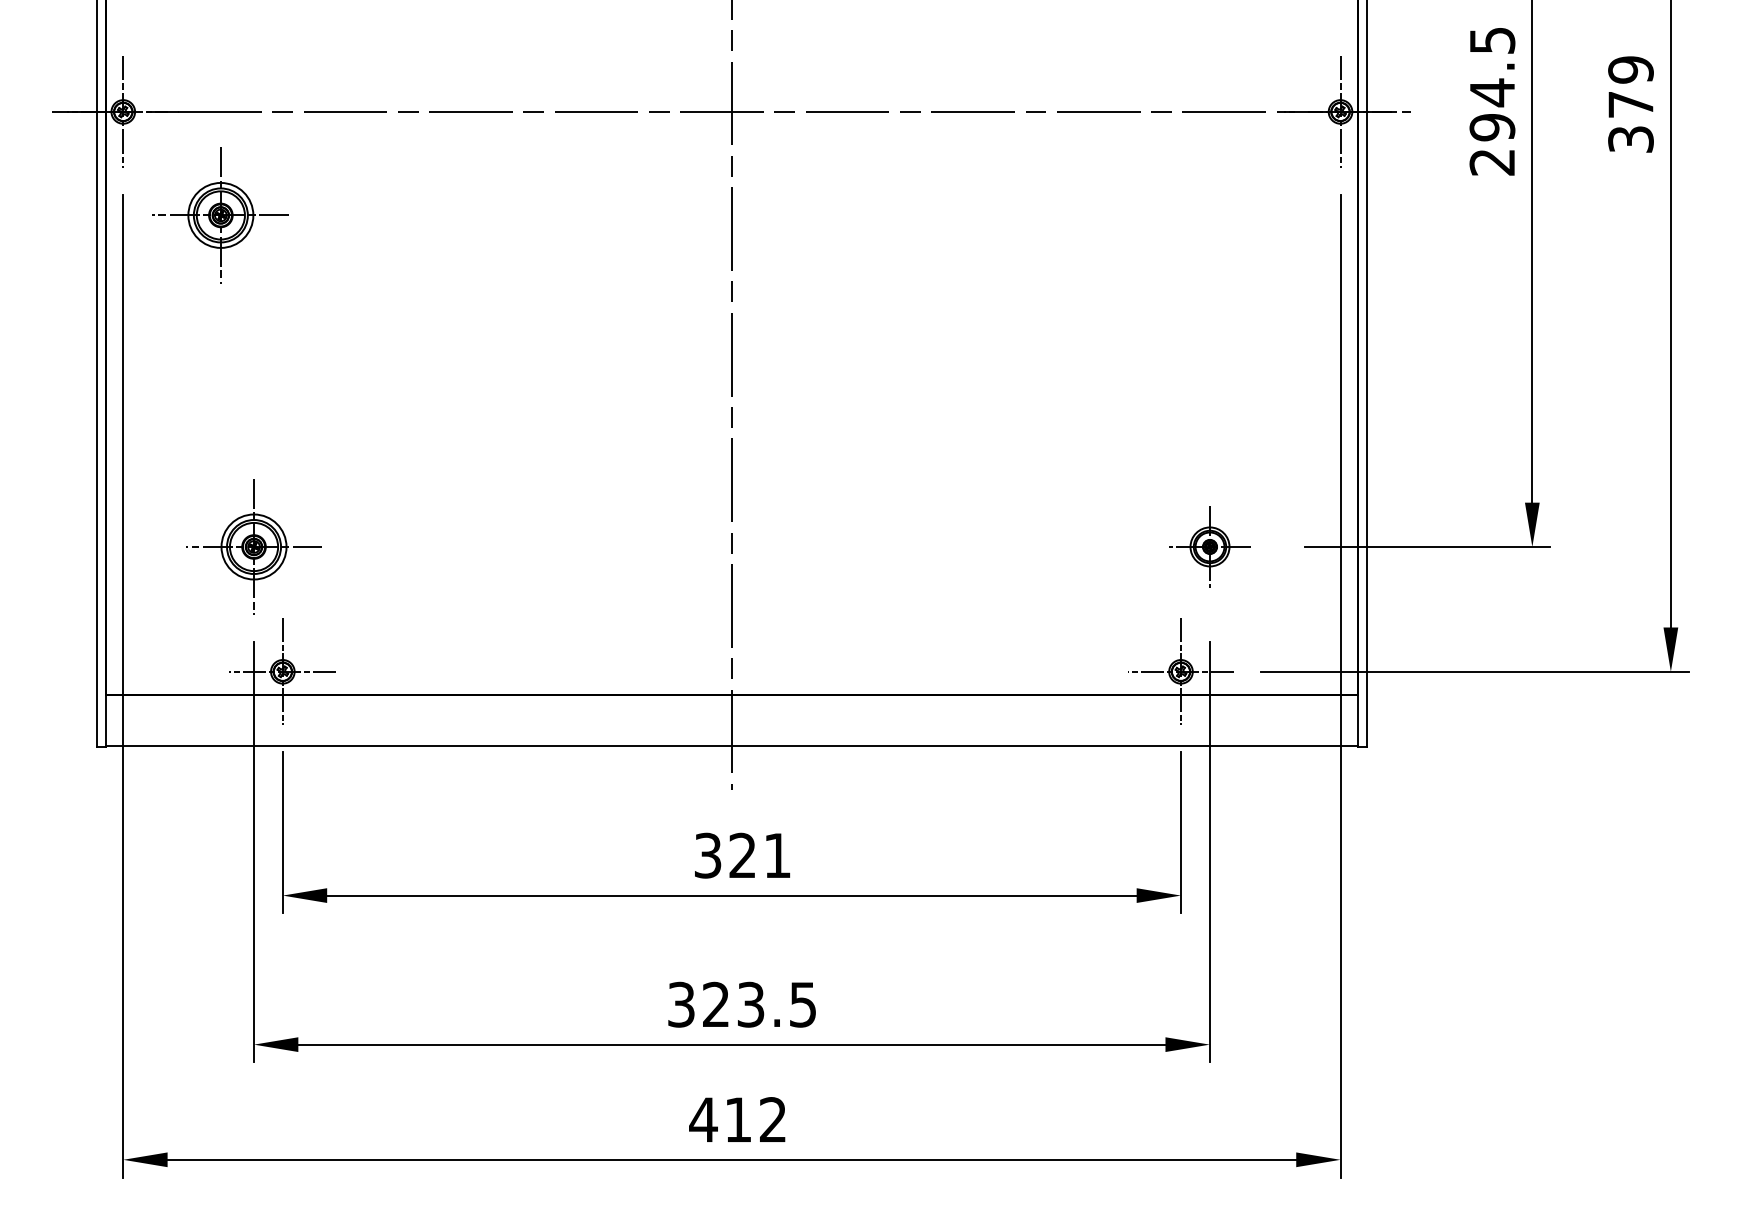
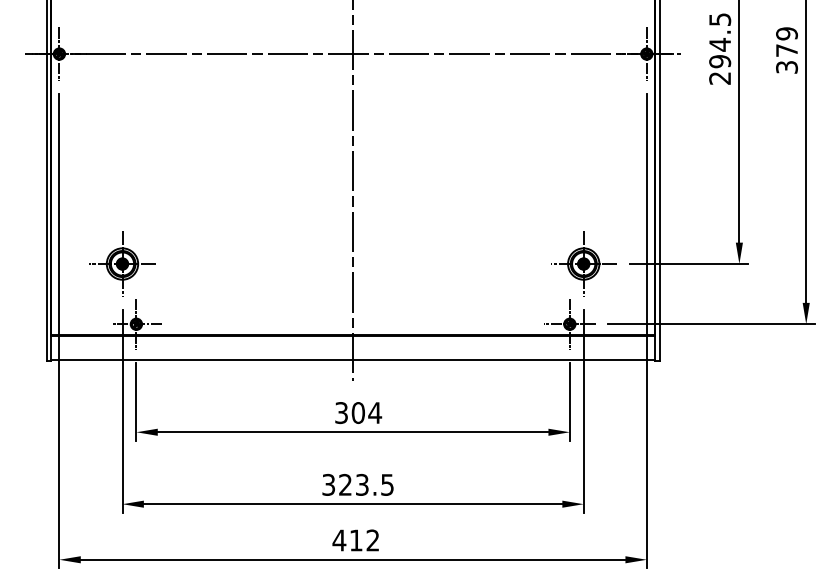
part: (220, 214) -> (106, 103), removed
part: (1209, 545) -> (583, 263), size x1.67
text: (759, 856) -> (366, 413), 321 -> 304

